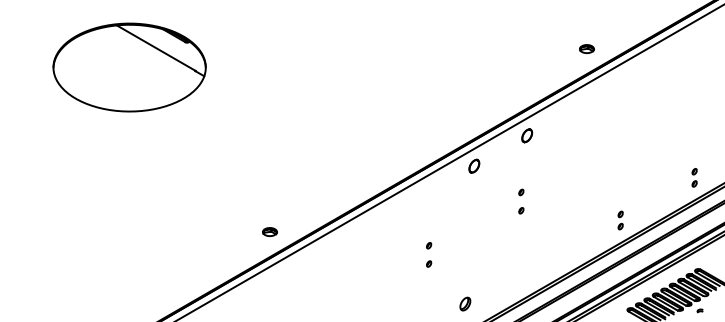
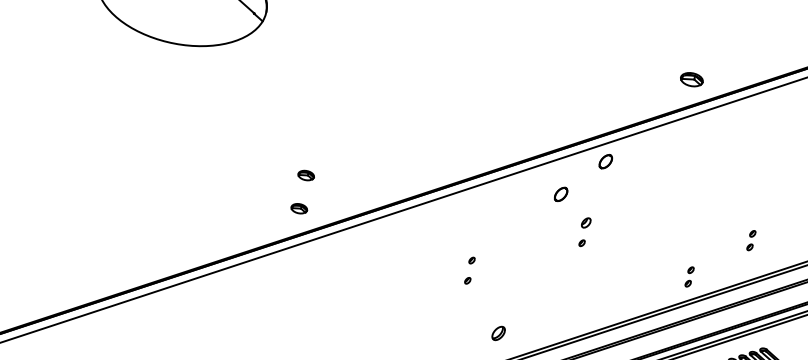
part: (586, 48) -> (691, 78), size x1.4
part: (474, 165) -> (561, 193), moved
part: (694, 177) -> (751, 240), moved
part: (521, 192) -> (586, 223), size x1.6
part: (269, 201) -> (305, 174), added

